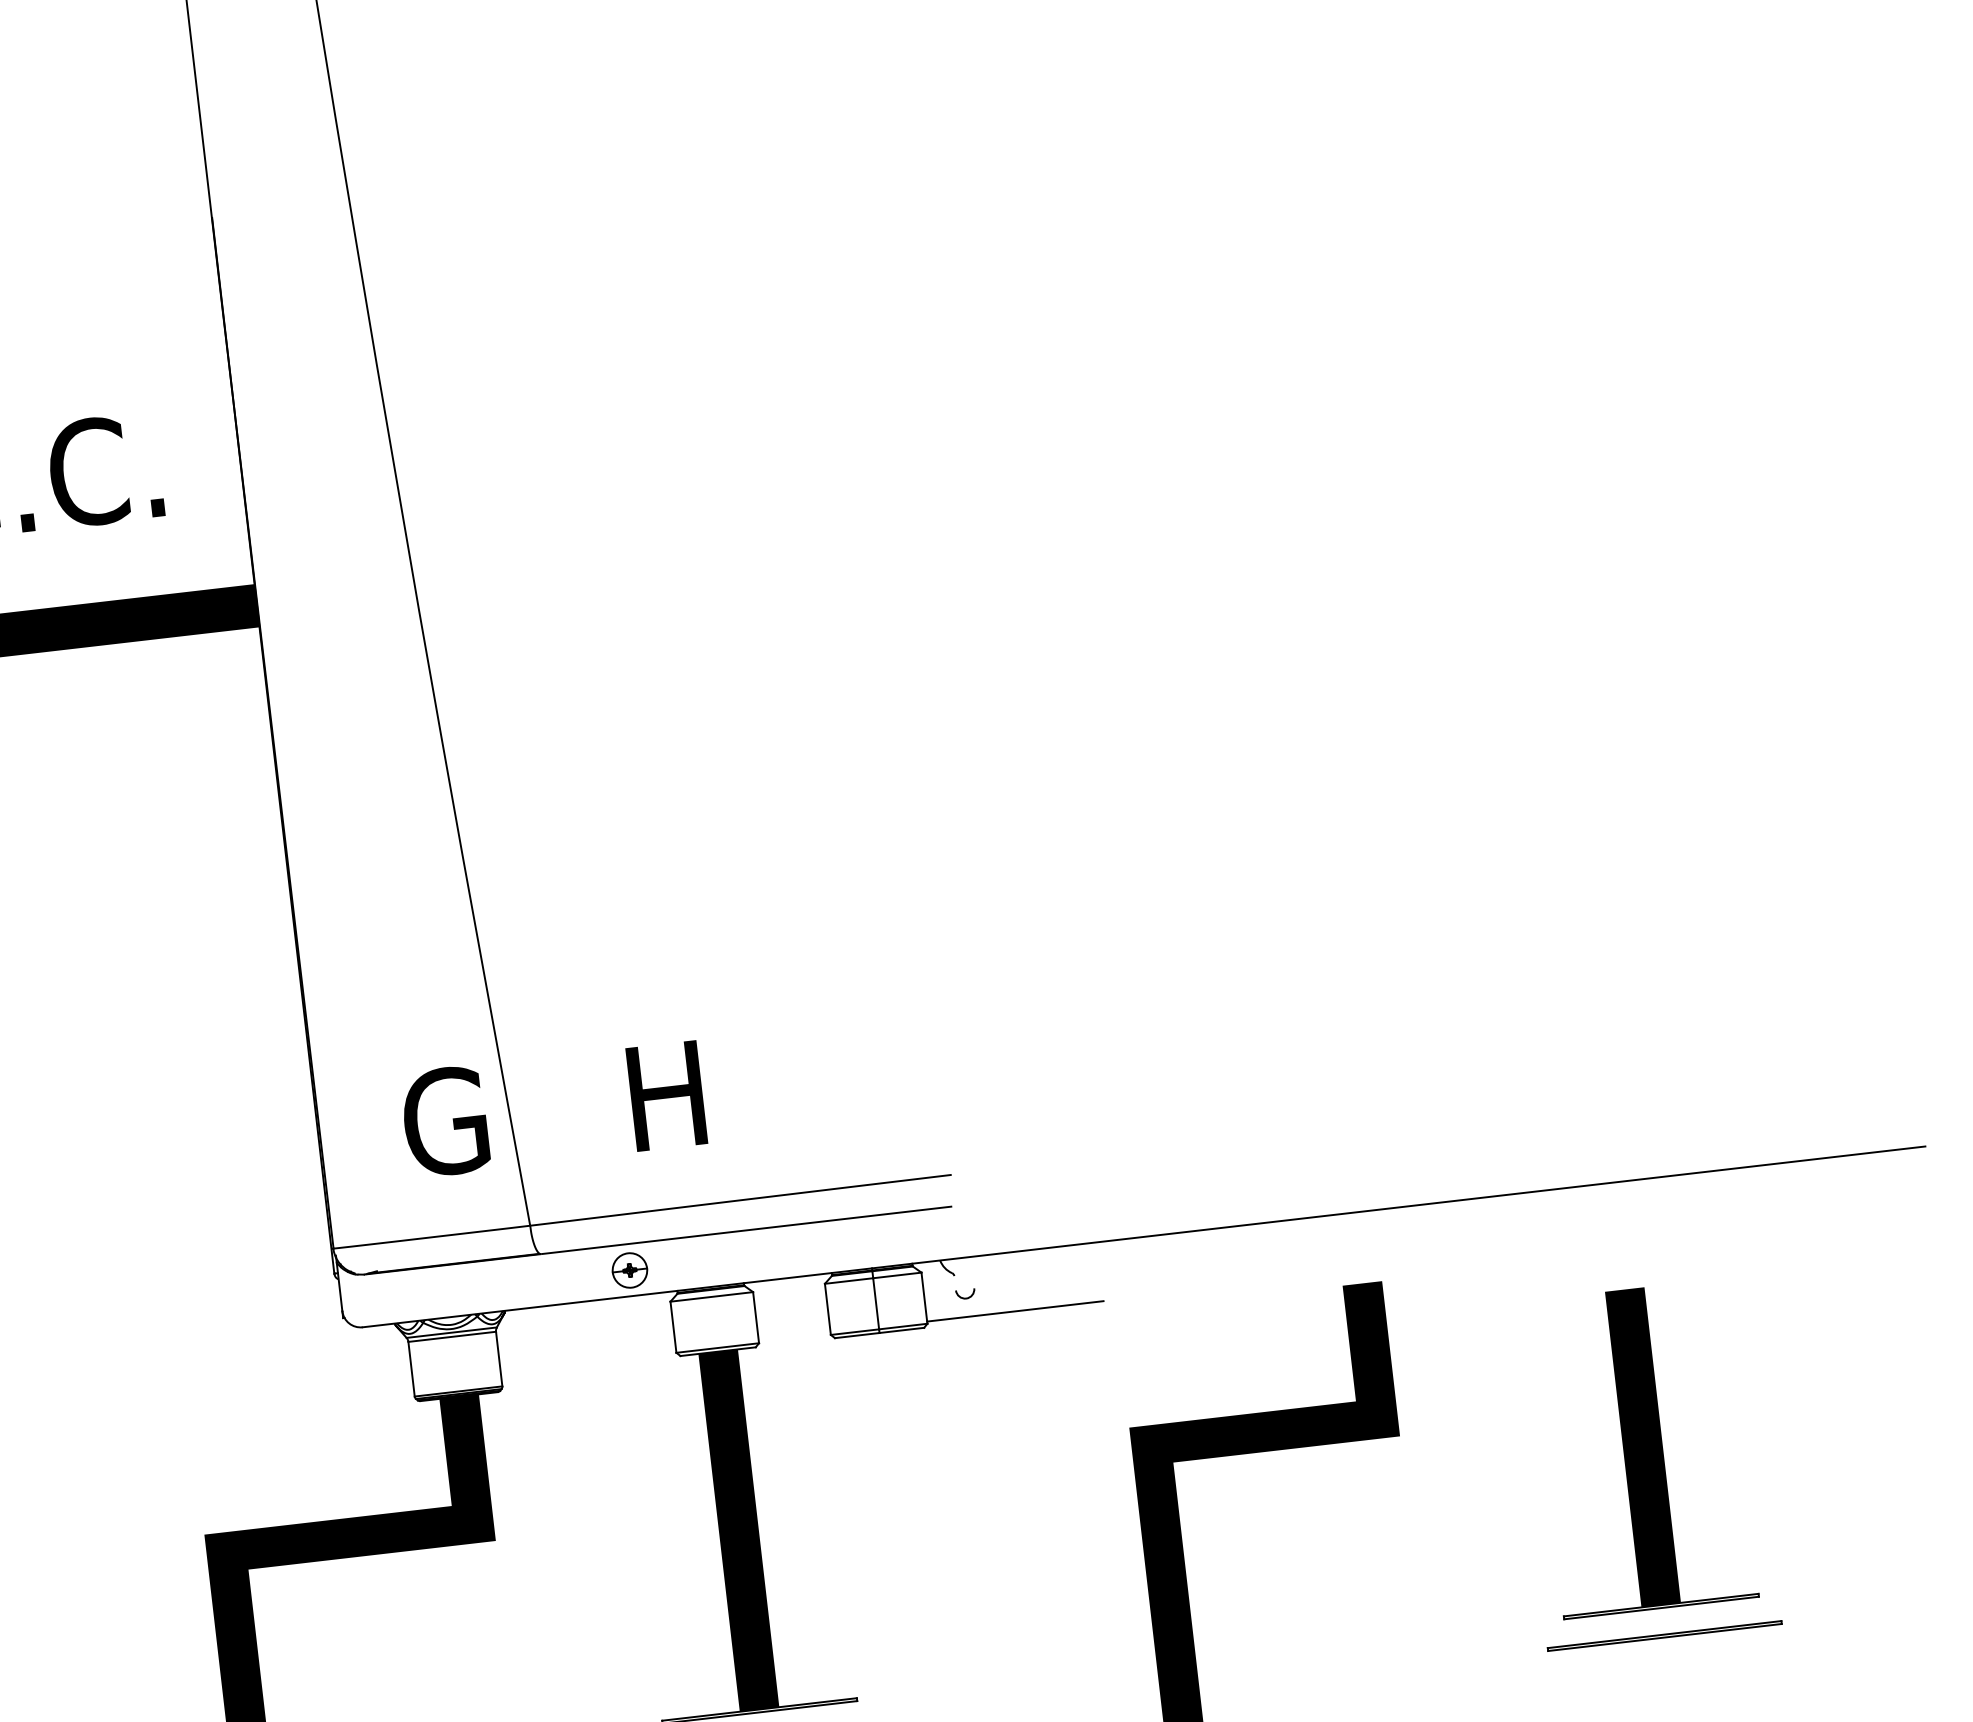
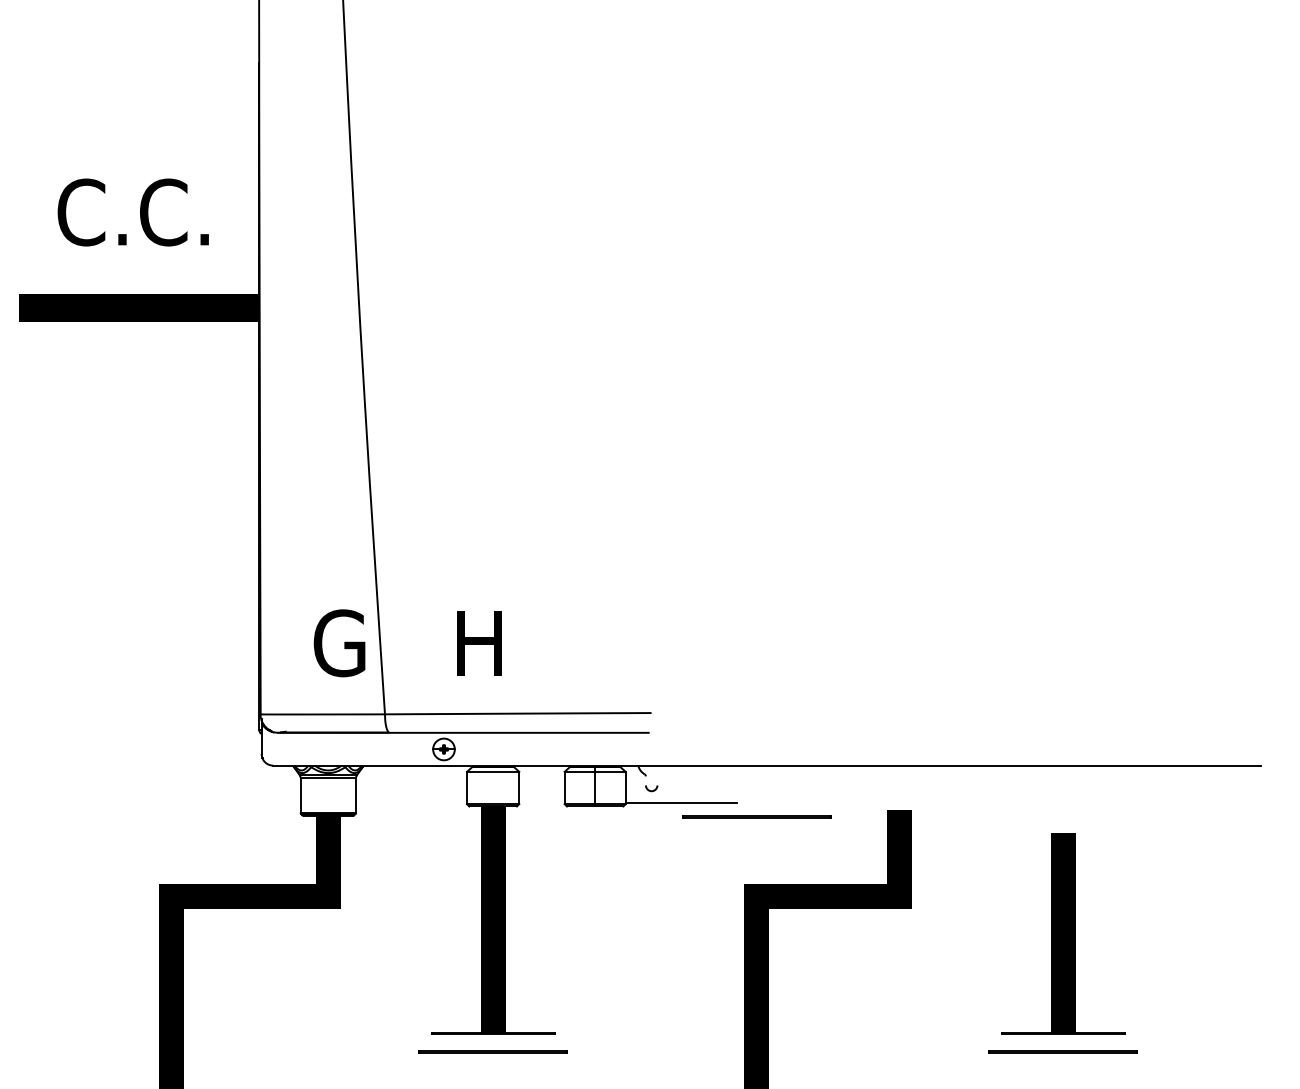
line: (1136, 1319) -> (756, 816), added

